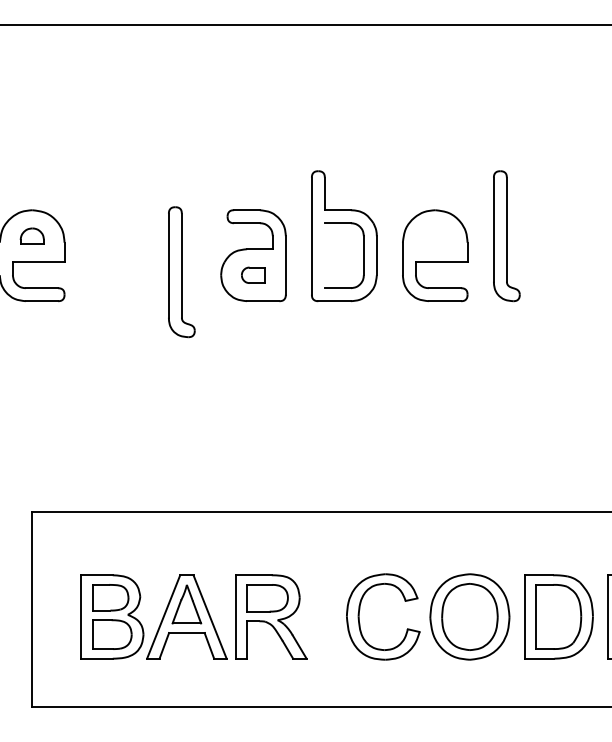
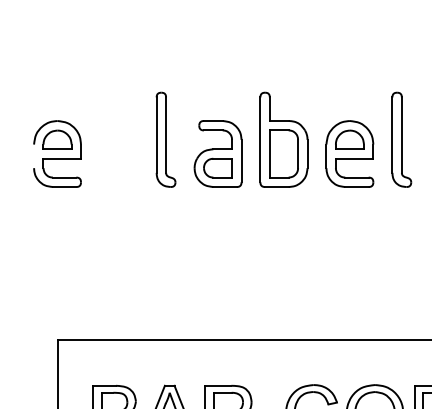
part: (32, 235) -> (57, 139), size x1.67
part: (435, 235) -> (350, 139), added
line: (324, 255) -> (269, 153), added
part: (181, 272) -> (165, 140), moved
part: (253, 275) -> (218, 168), size x1.67

